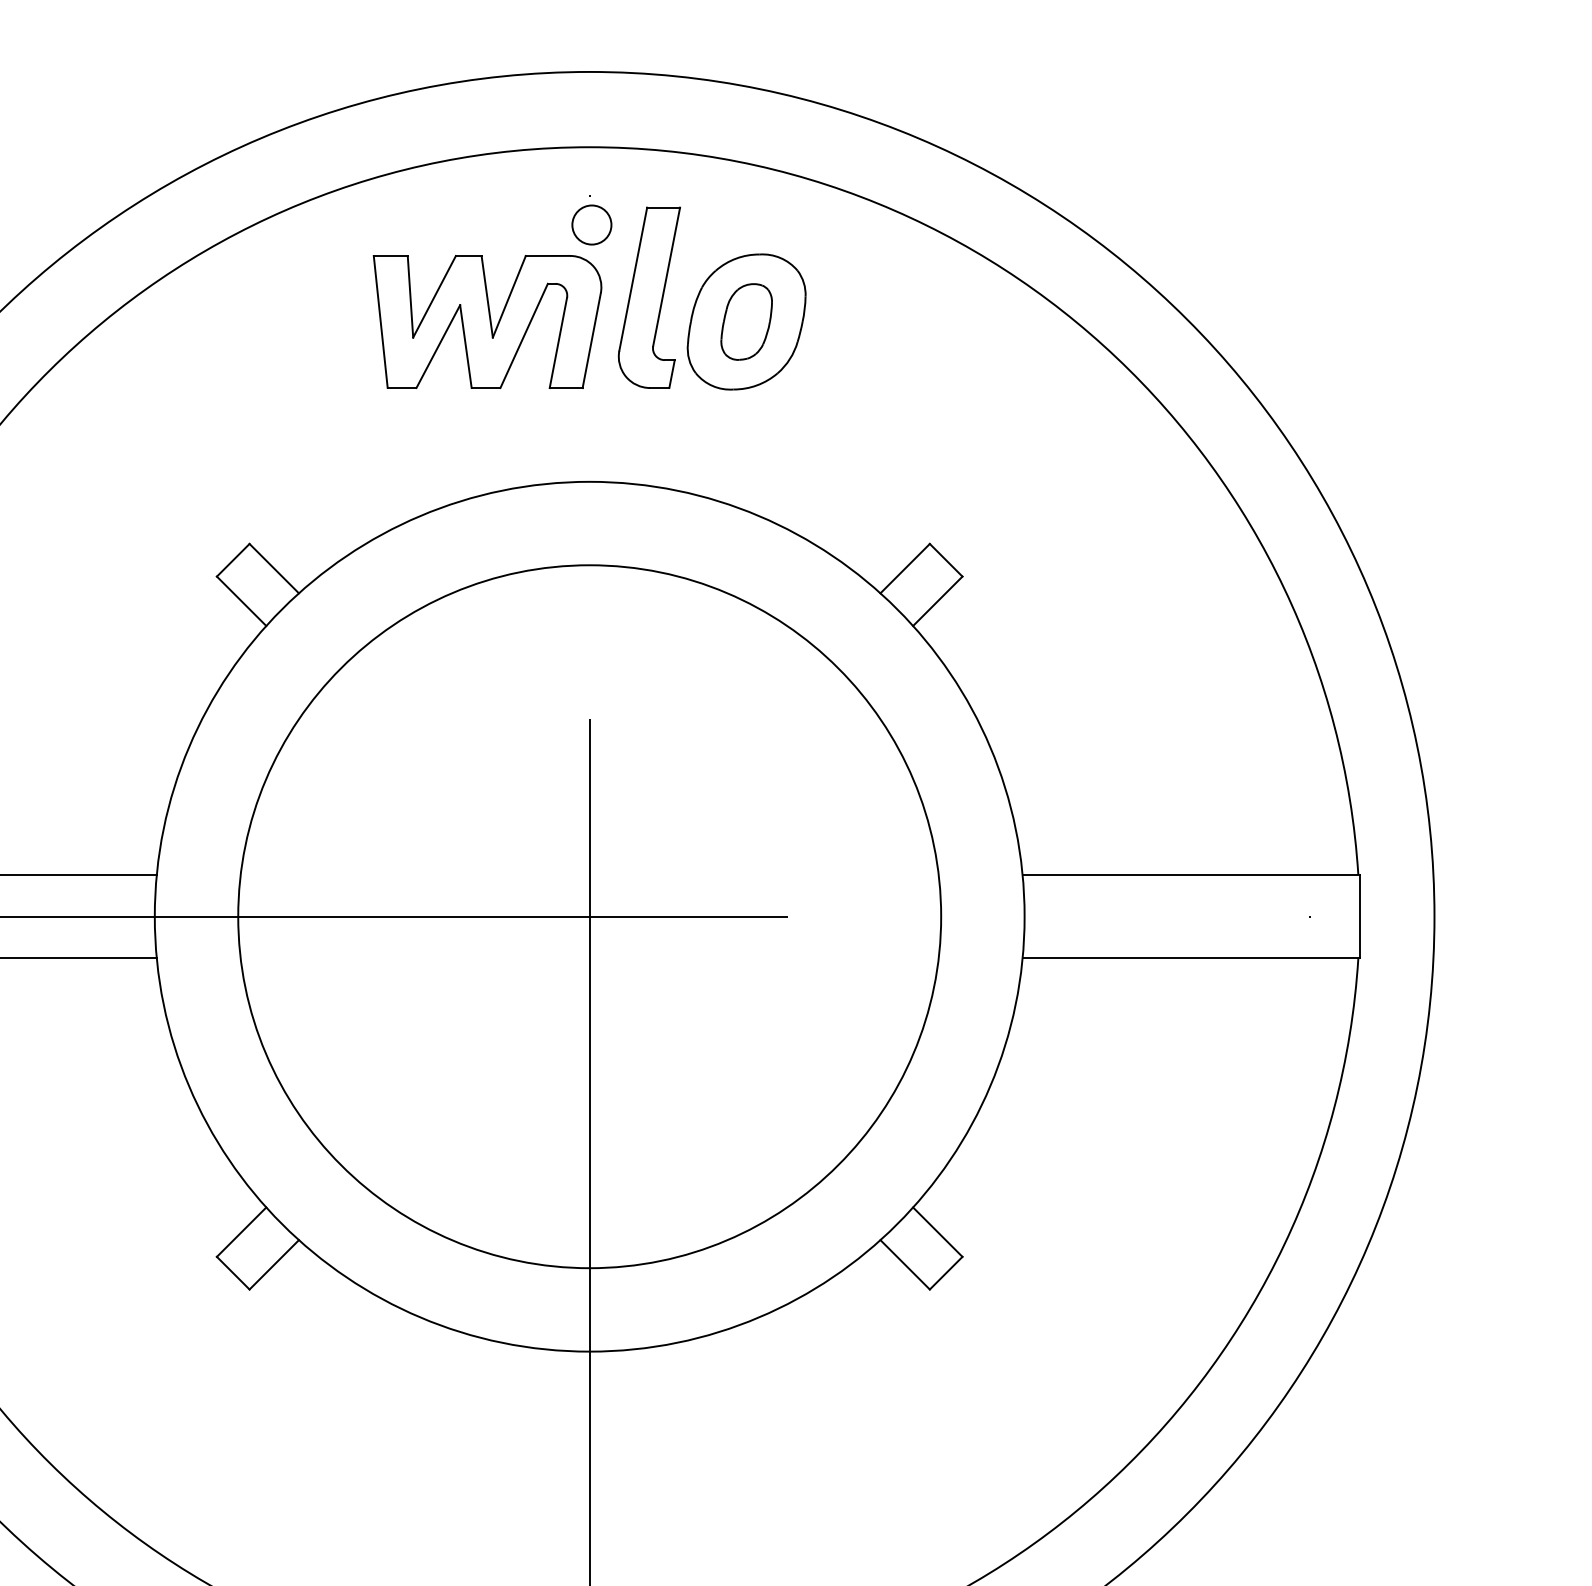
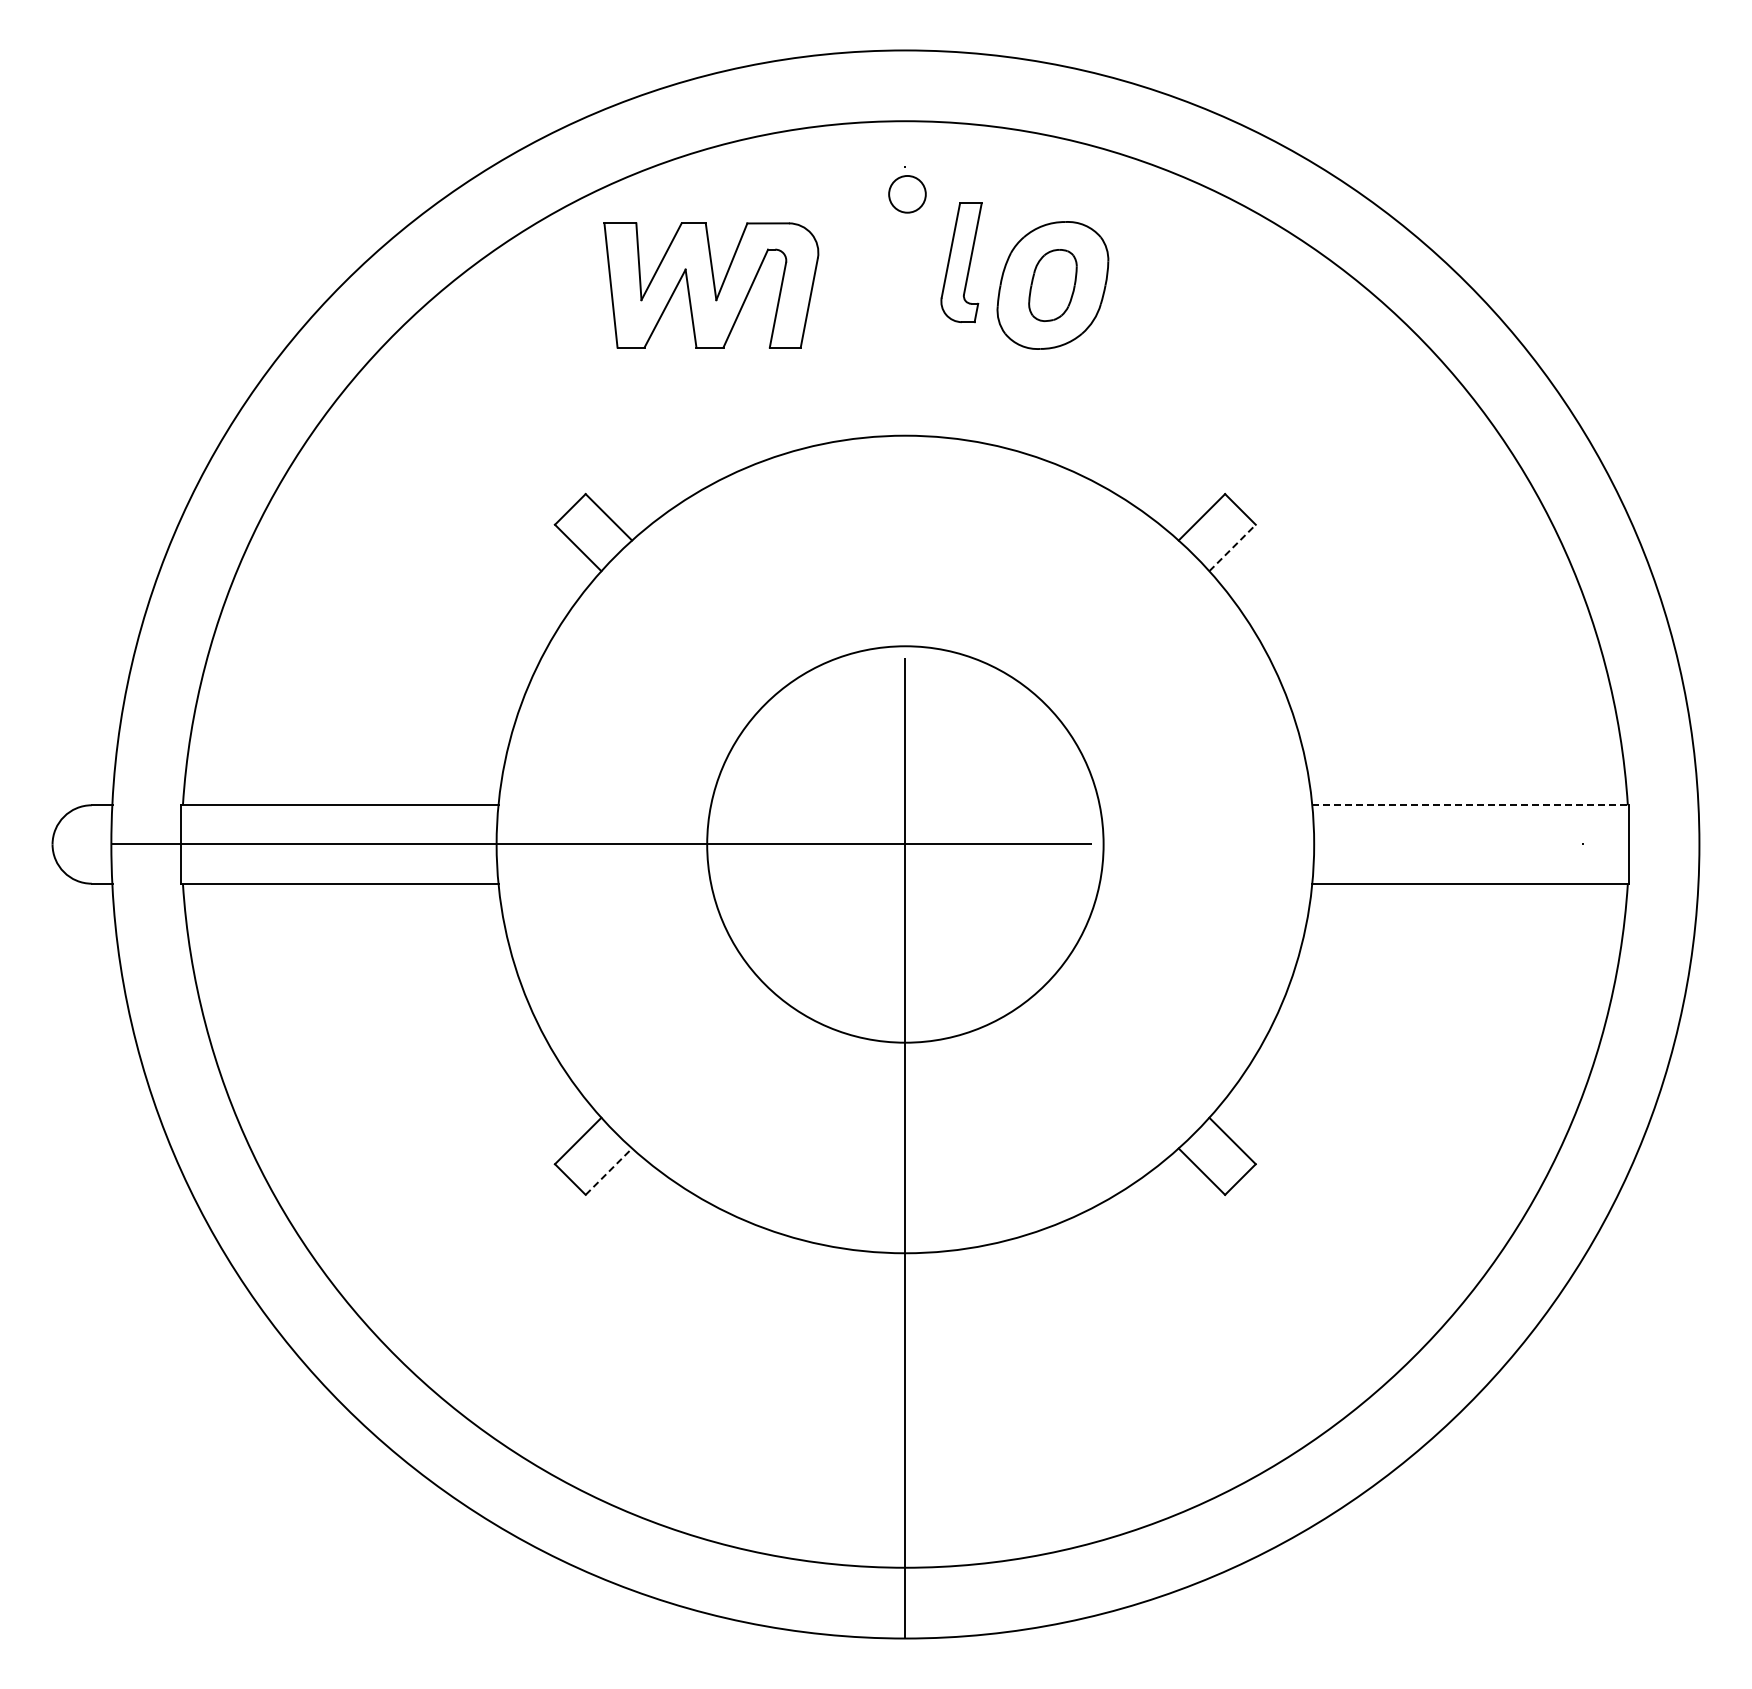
part: (649, 297) -> (961, 262), size x0.7
part: (487, 322) -> (711, 285), moved
line: (937, 600) -> (1232, 547), solid -> dashed
line: (1190, 875) -> (1470, 805), solid -> dashed
circle: (589, 916) -> (905, 844), size x0.6
line: (273, 1264) -> (608, 1171), solid -> dashed

